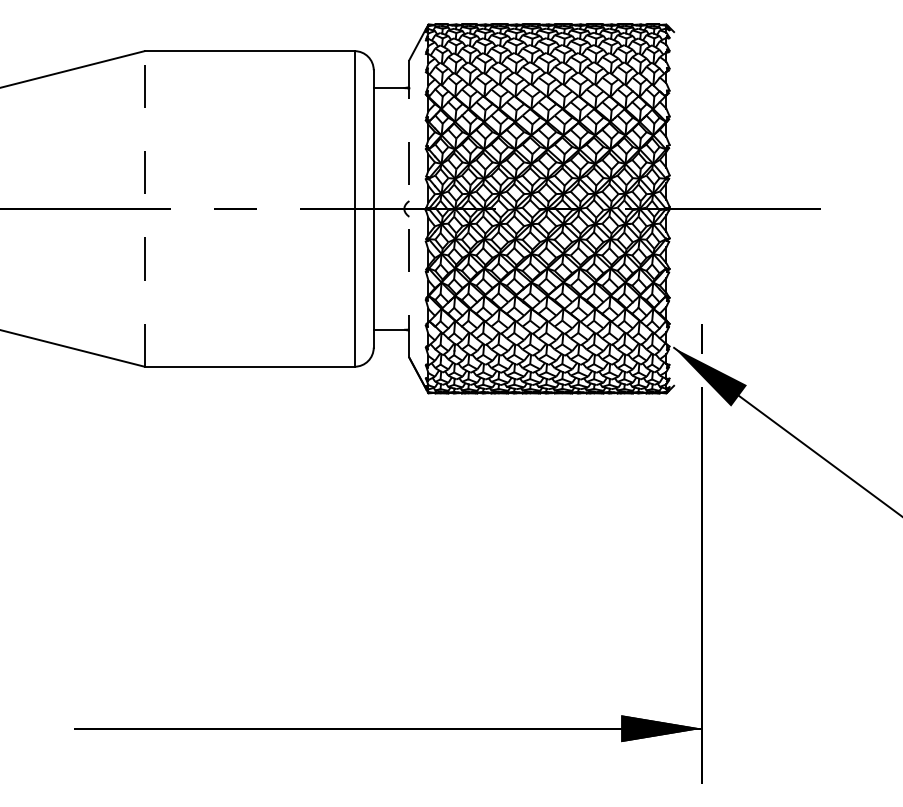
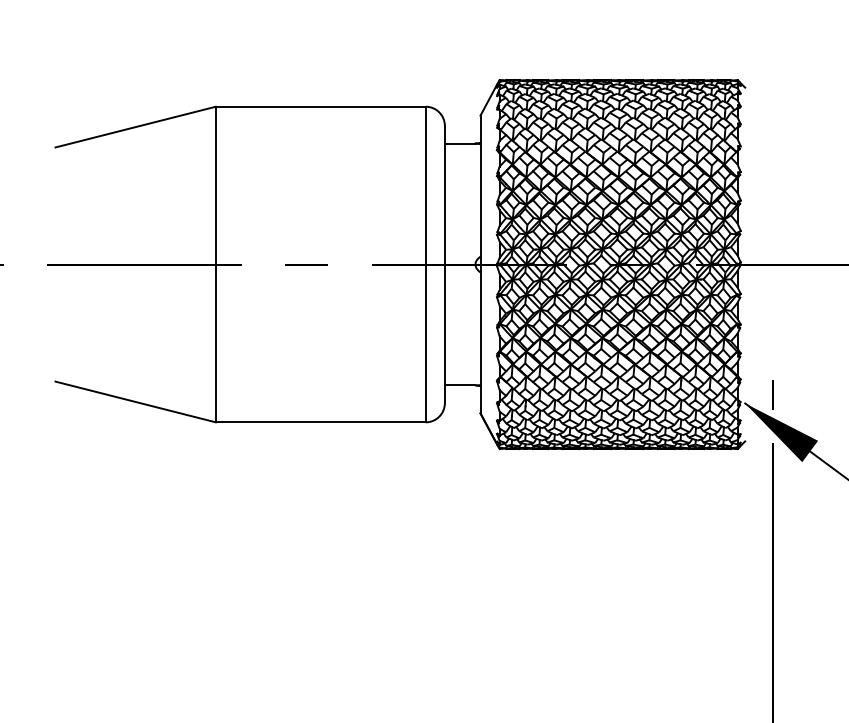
line: (144, 208) -> (215, 264), dashed -> solid
line: (409, 208) -> (480, 264), dashed -> solid

